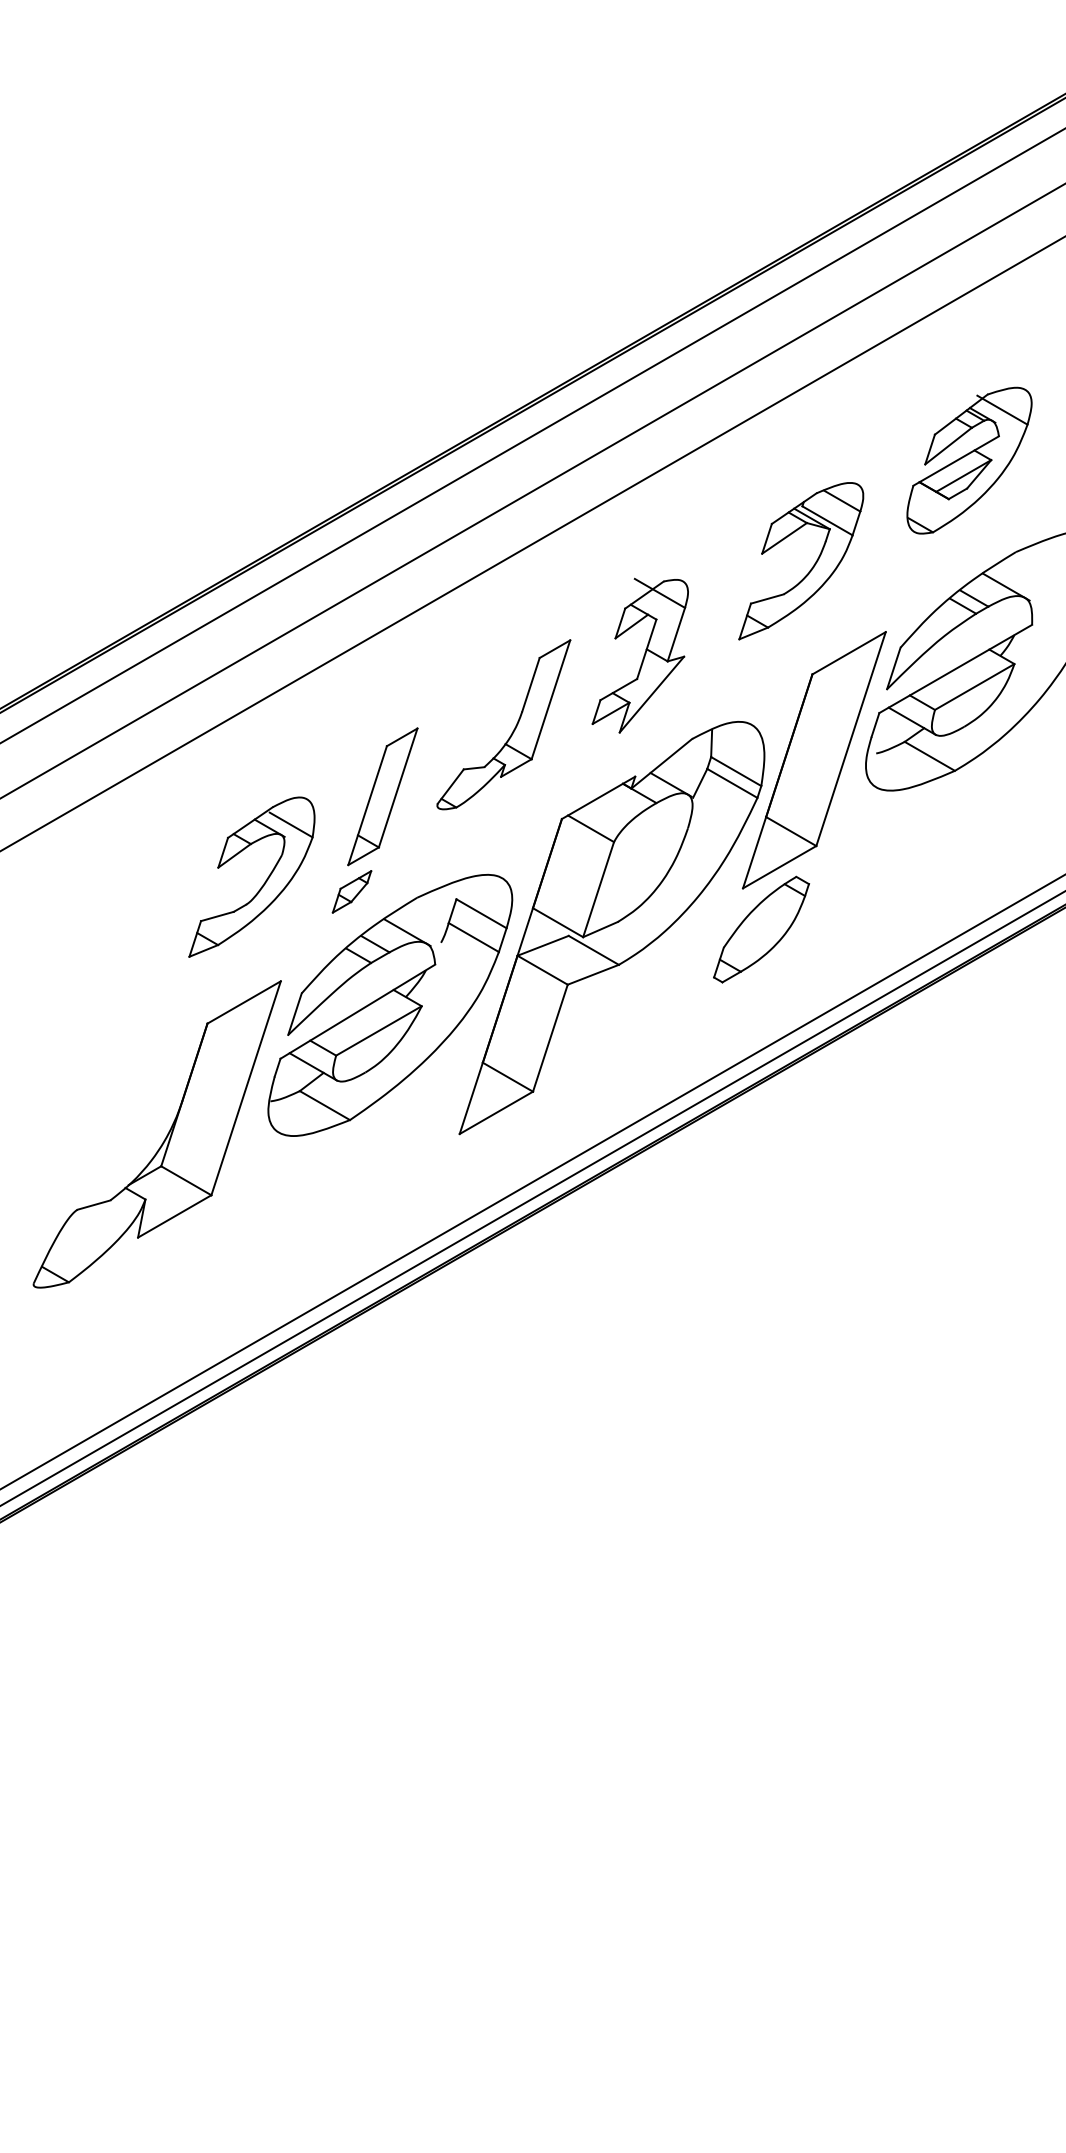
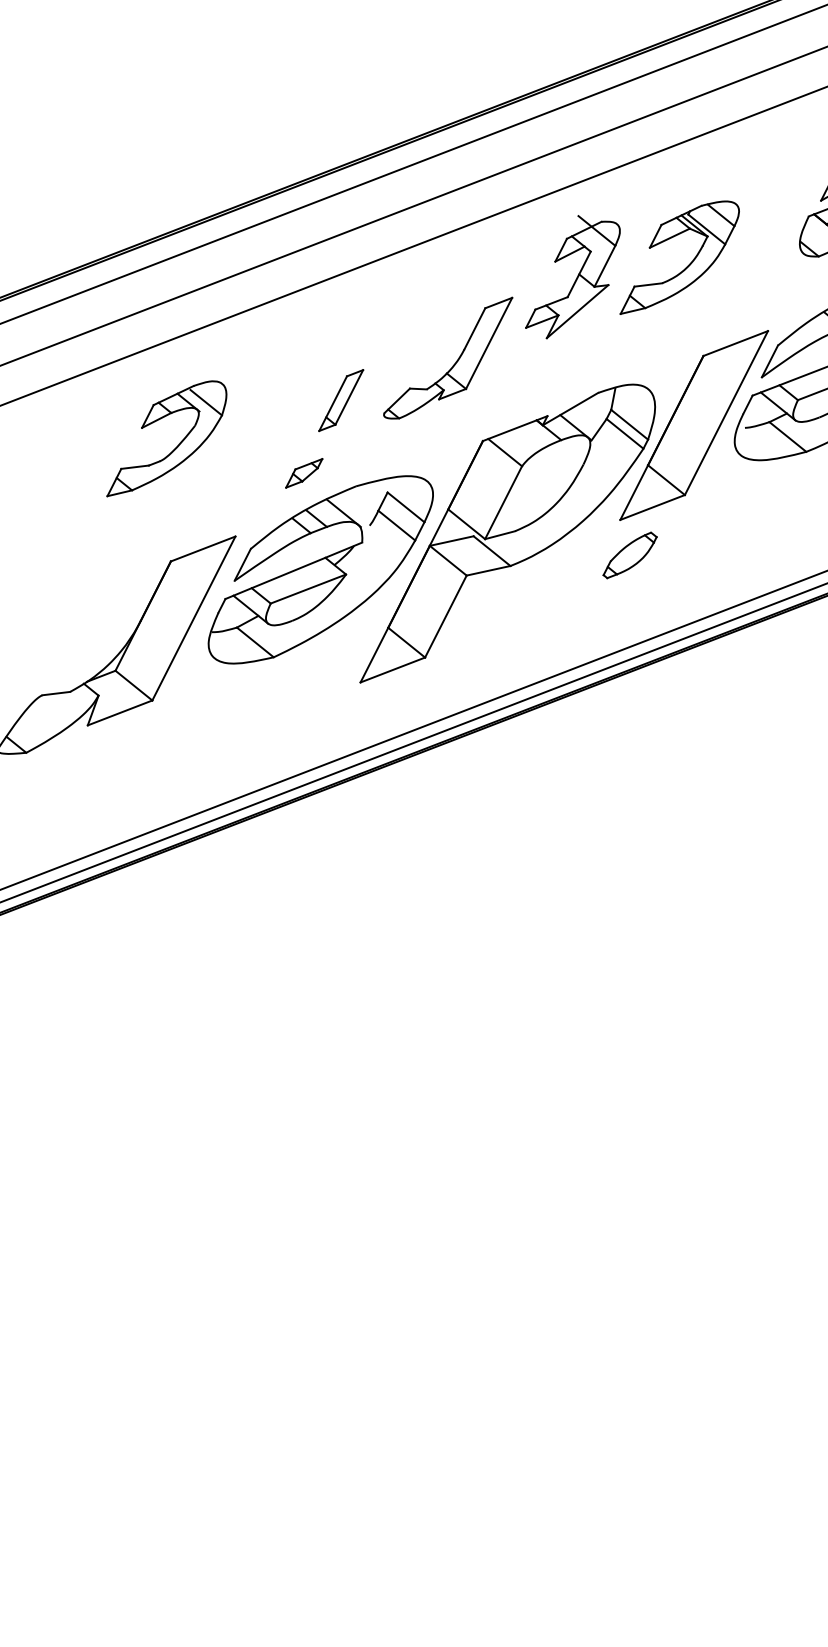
part: (810, 569) -> (686, 266), moved
part: (639, 655) -> (572, 278), moved
part: (382, 796) -> (340, 400), size x0.6
part: (263, 883) -> (176, 446), moved
part: (761, 929) -> (630, 555), size x0.6

